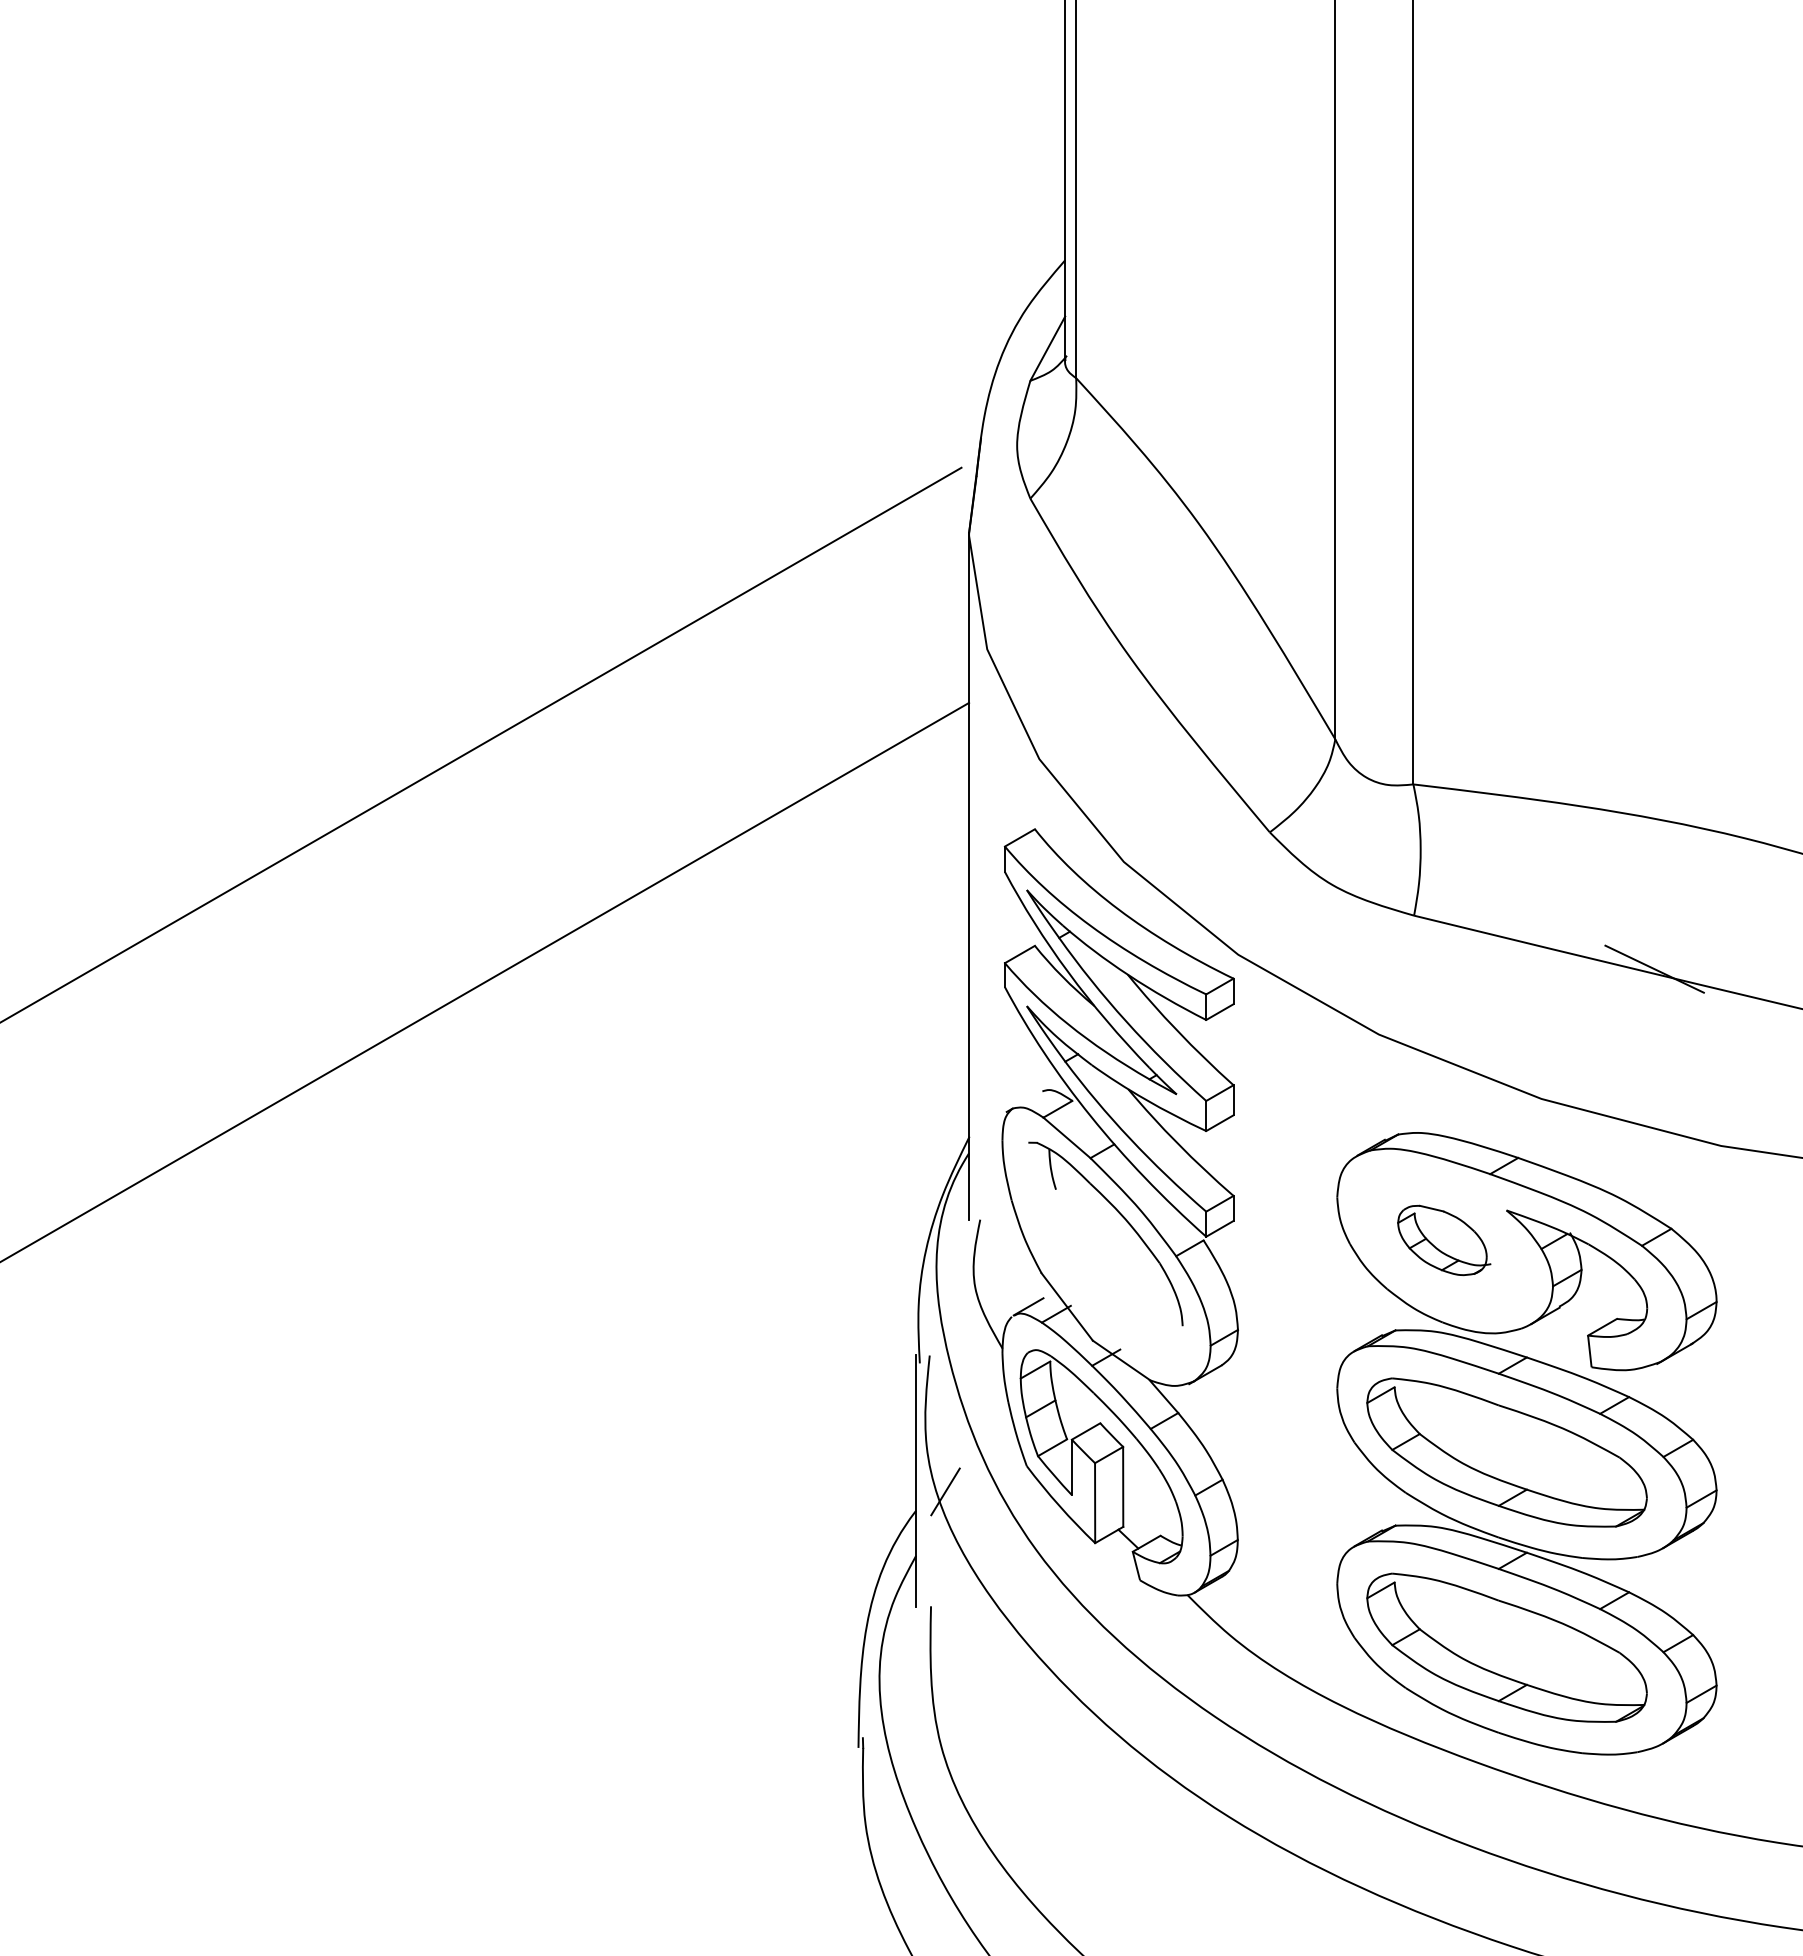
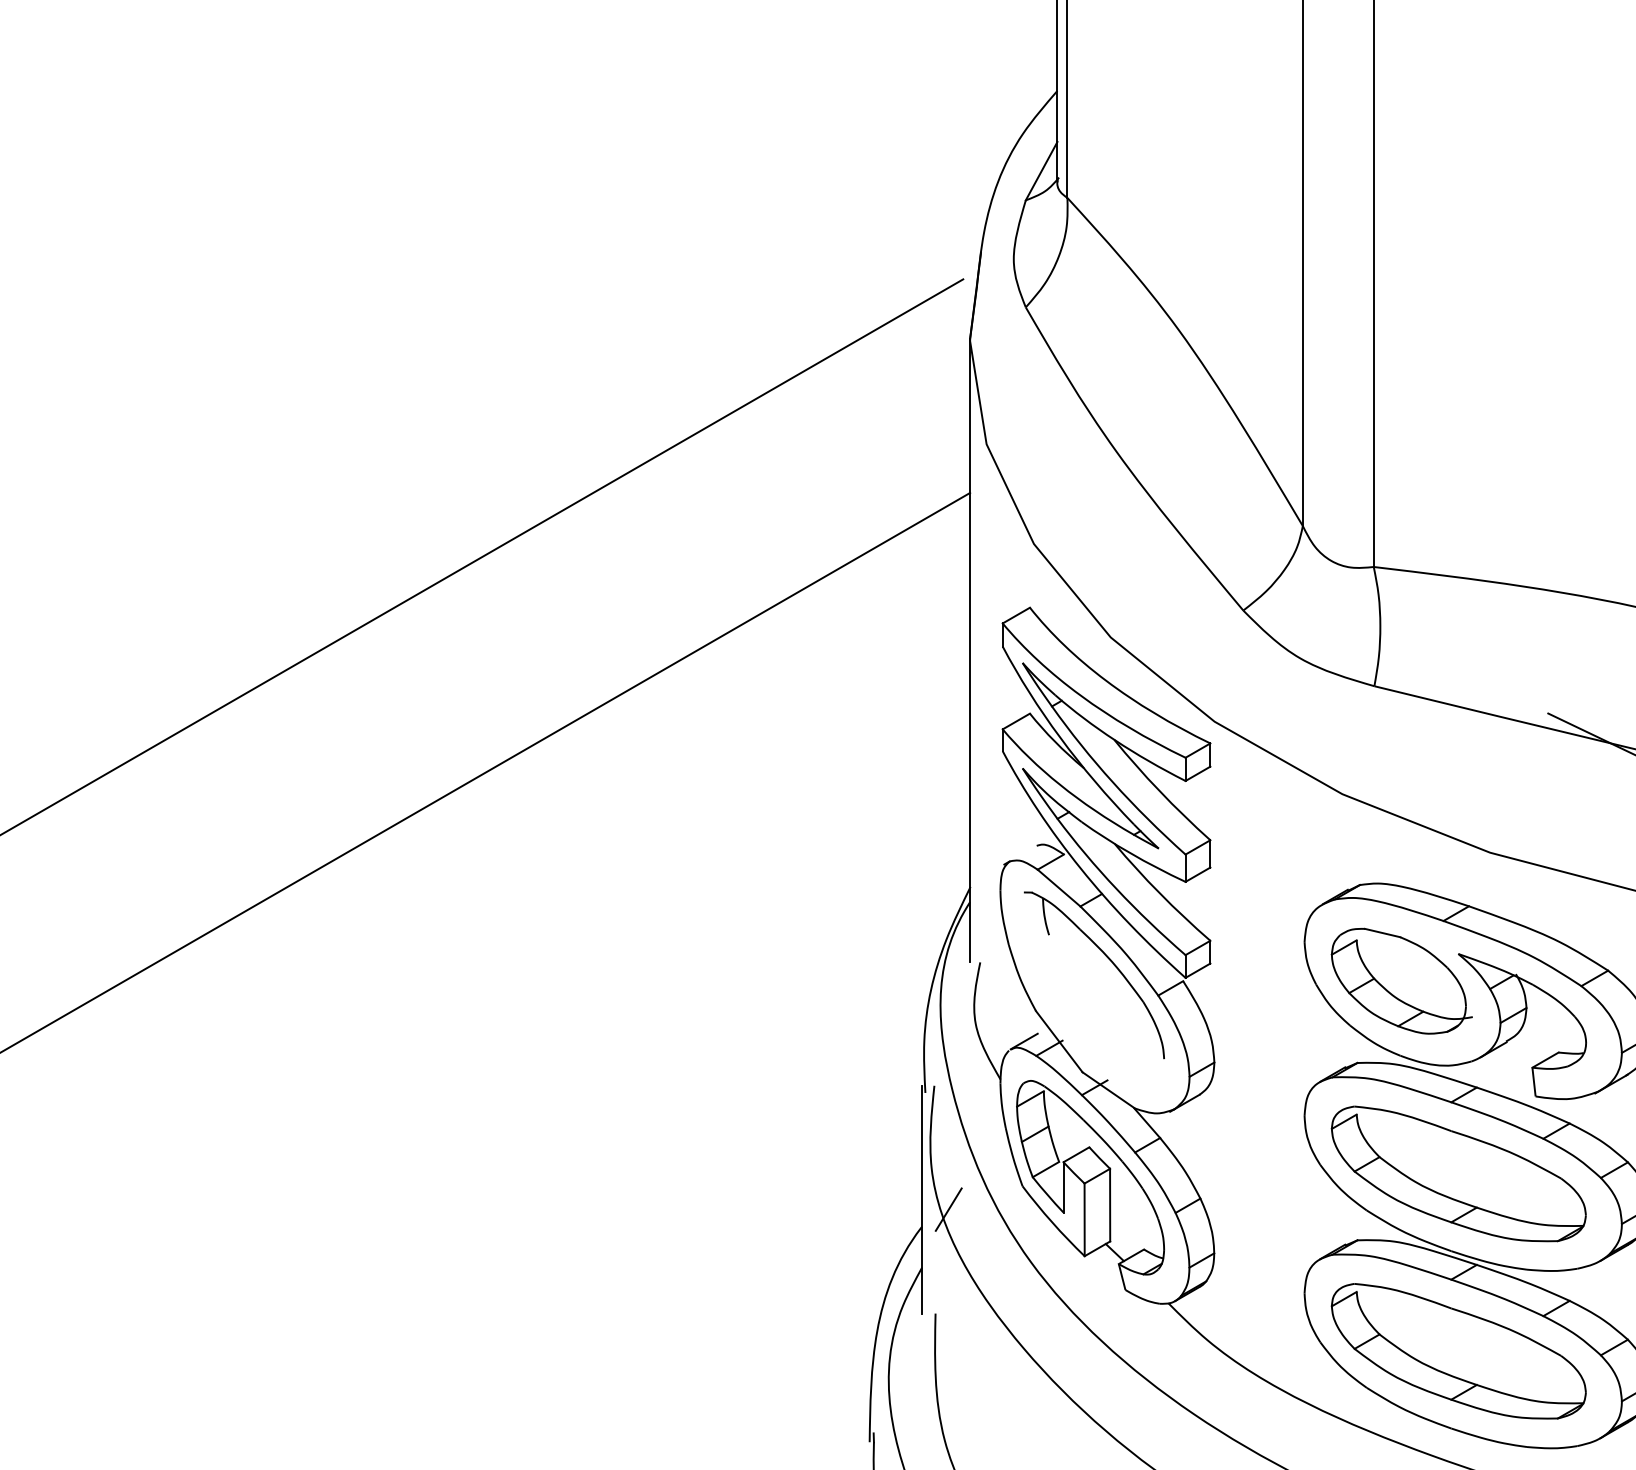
part: (1444, 1240) -> (1402, 981), size x1.67

